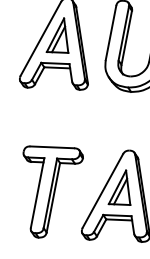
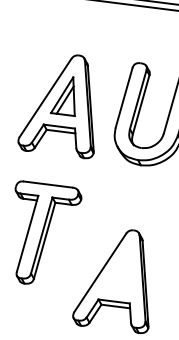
part: (118, 188) -> (117, 271), removed
part: (56, 190) -> (48, 232), moved

